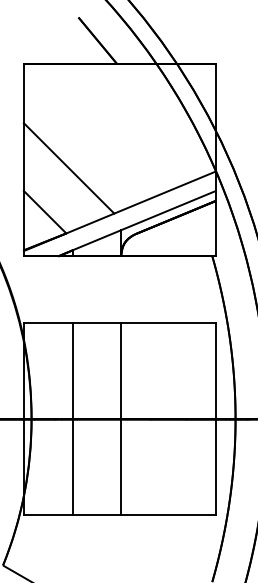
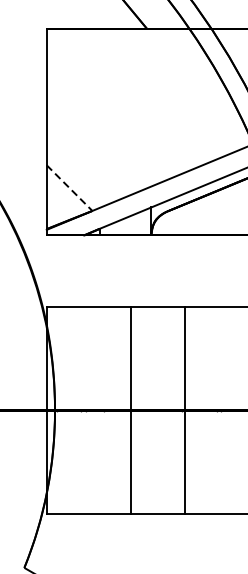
line: (68, 168) -> (94, 141), removed
line: (45, 212) -> (70, 188), solid -> dashed
line: (73, 419) -> (131, 410), moved
line: (121, 419) -> (185, 410), moved

